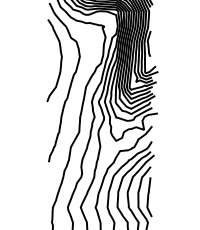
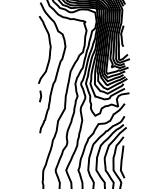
line: (49, 117) -> (40, 96), added

